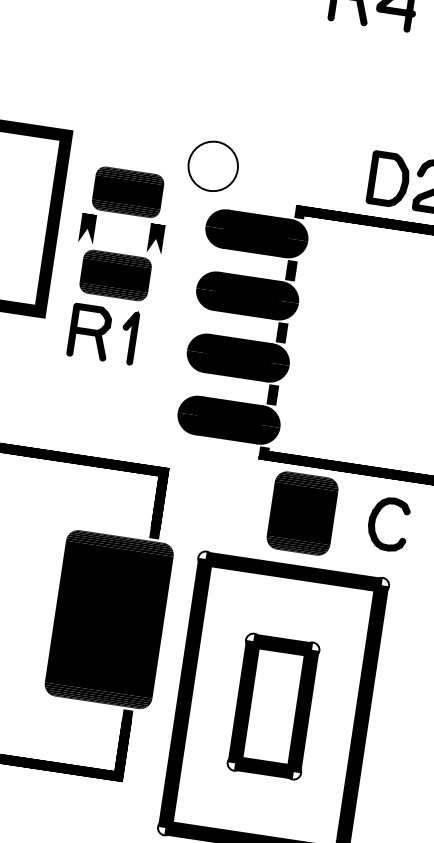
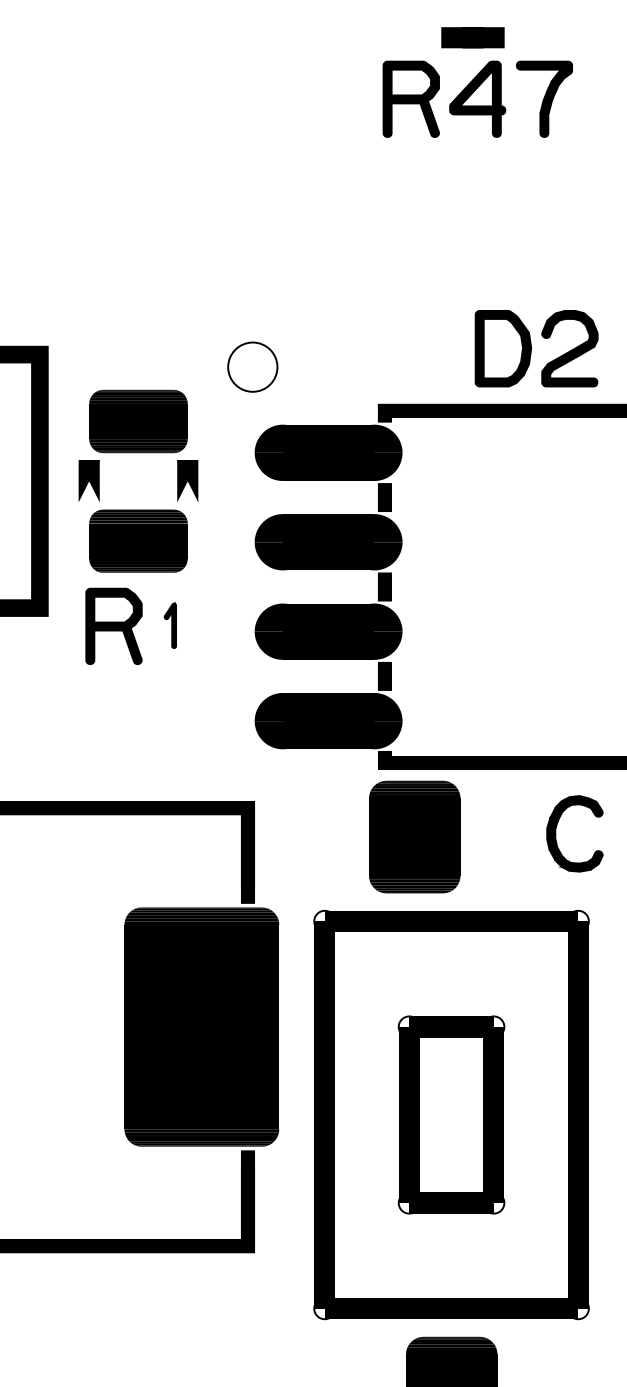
part: (212, 166) -> (252, 367), size x0.7
part: (129, 336) -> (170, 624), size x0.6
part: (302, 513) -> (414, 836), moved

